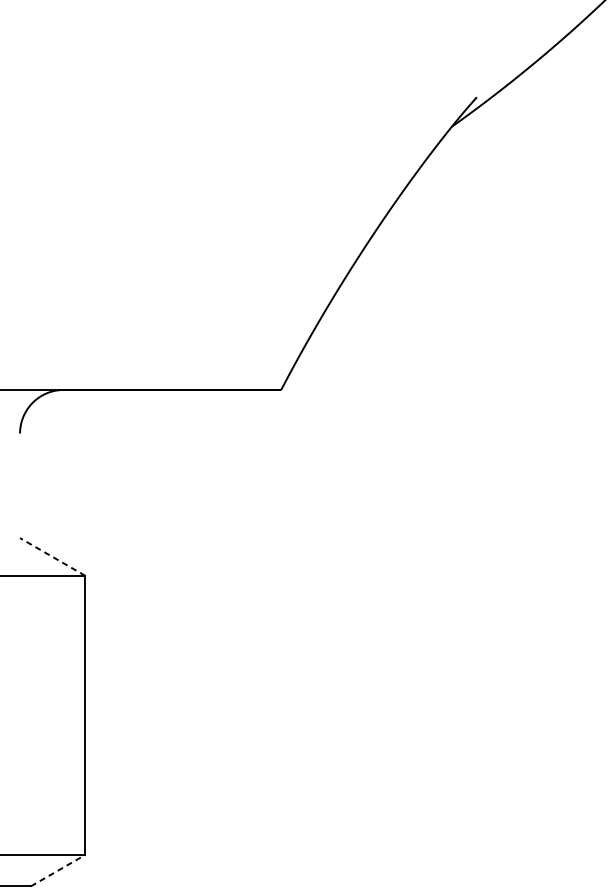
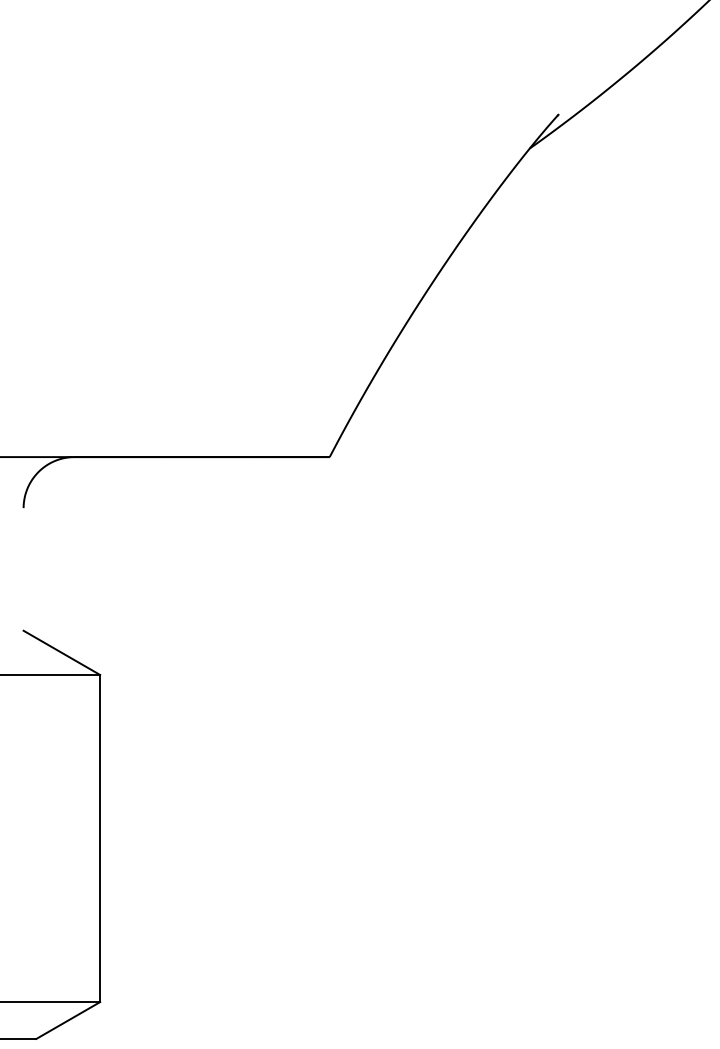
line: (52, 556) -> (61, 652), dashed -> solid
line: (58, 870) -> (68, 1020), dashed -> solid

